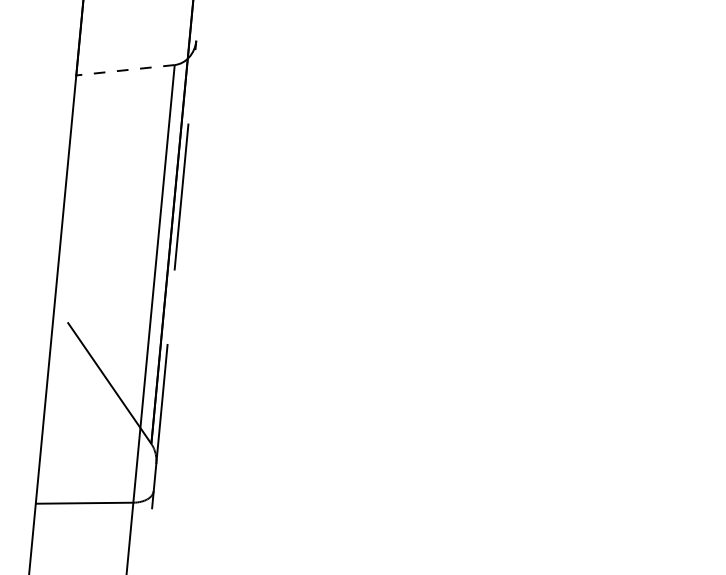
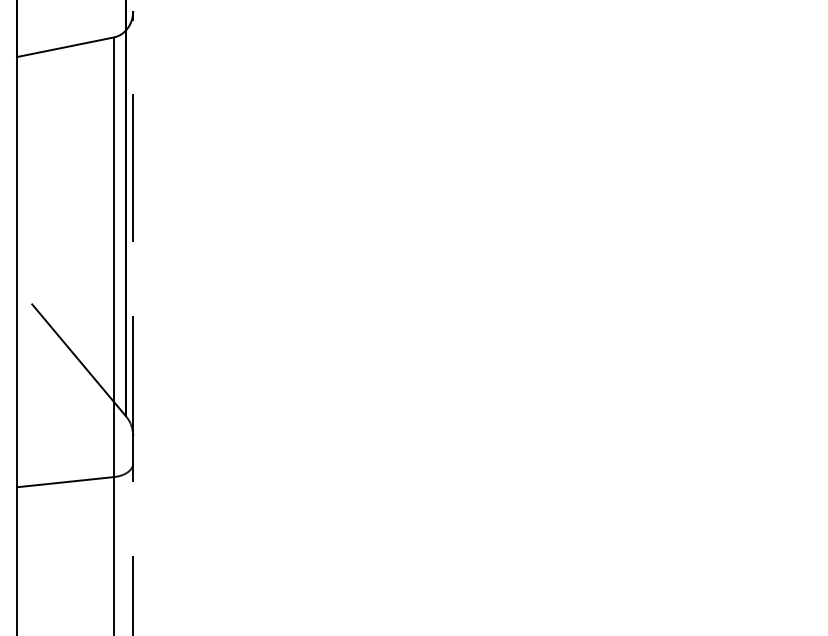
line: (125, 70) -> (65, 47), dashed -> solid

